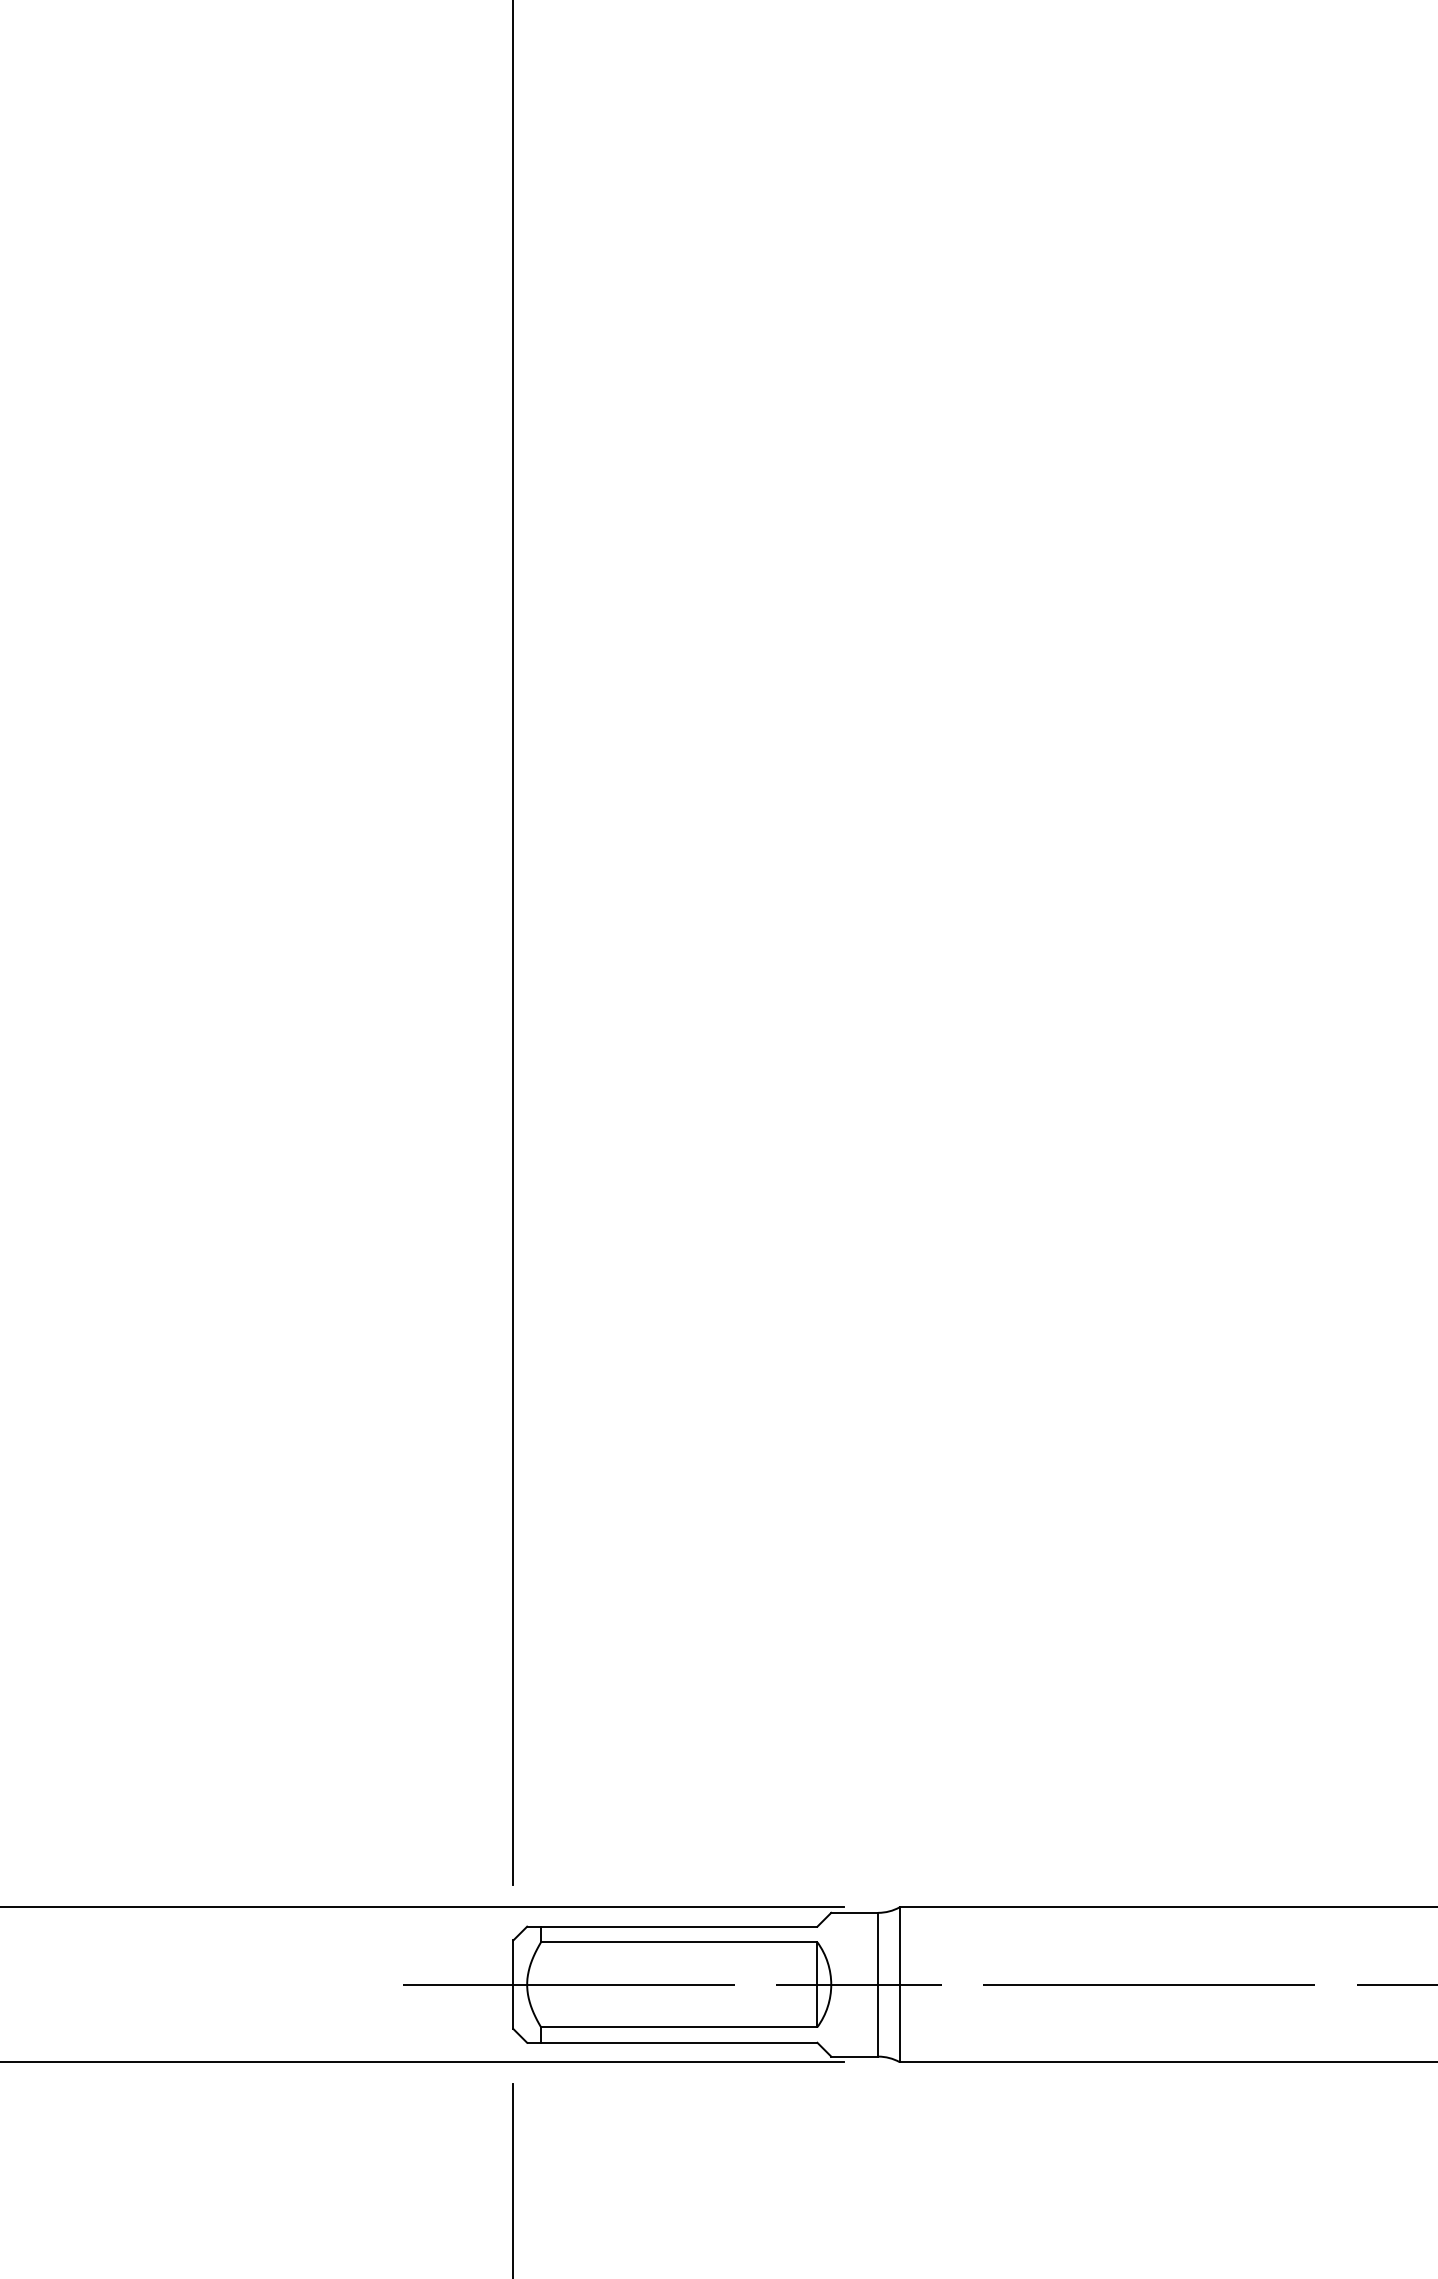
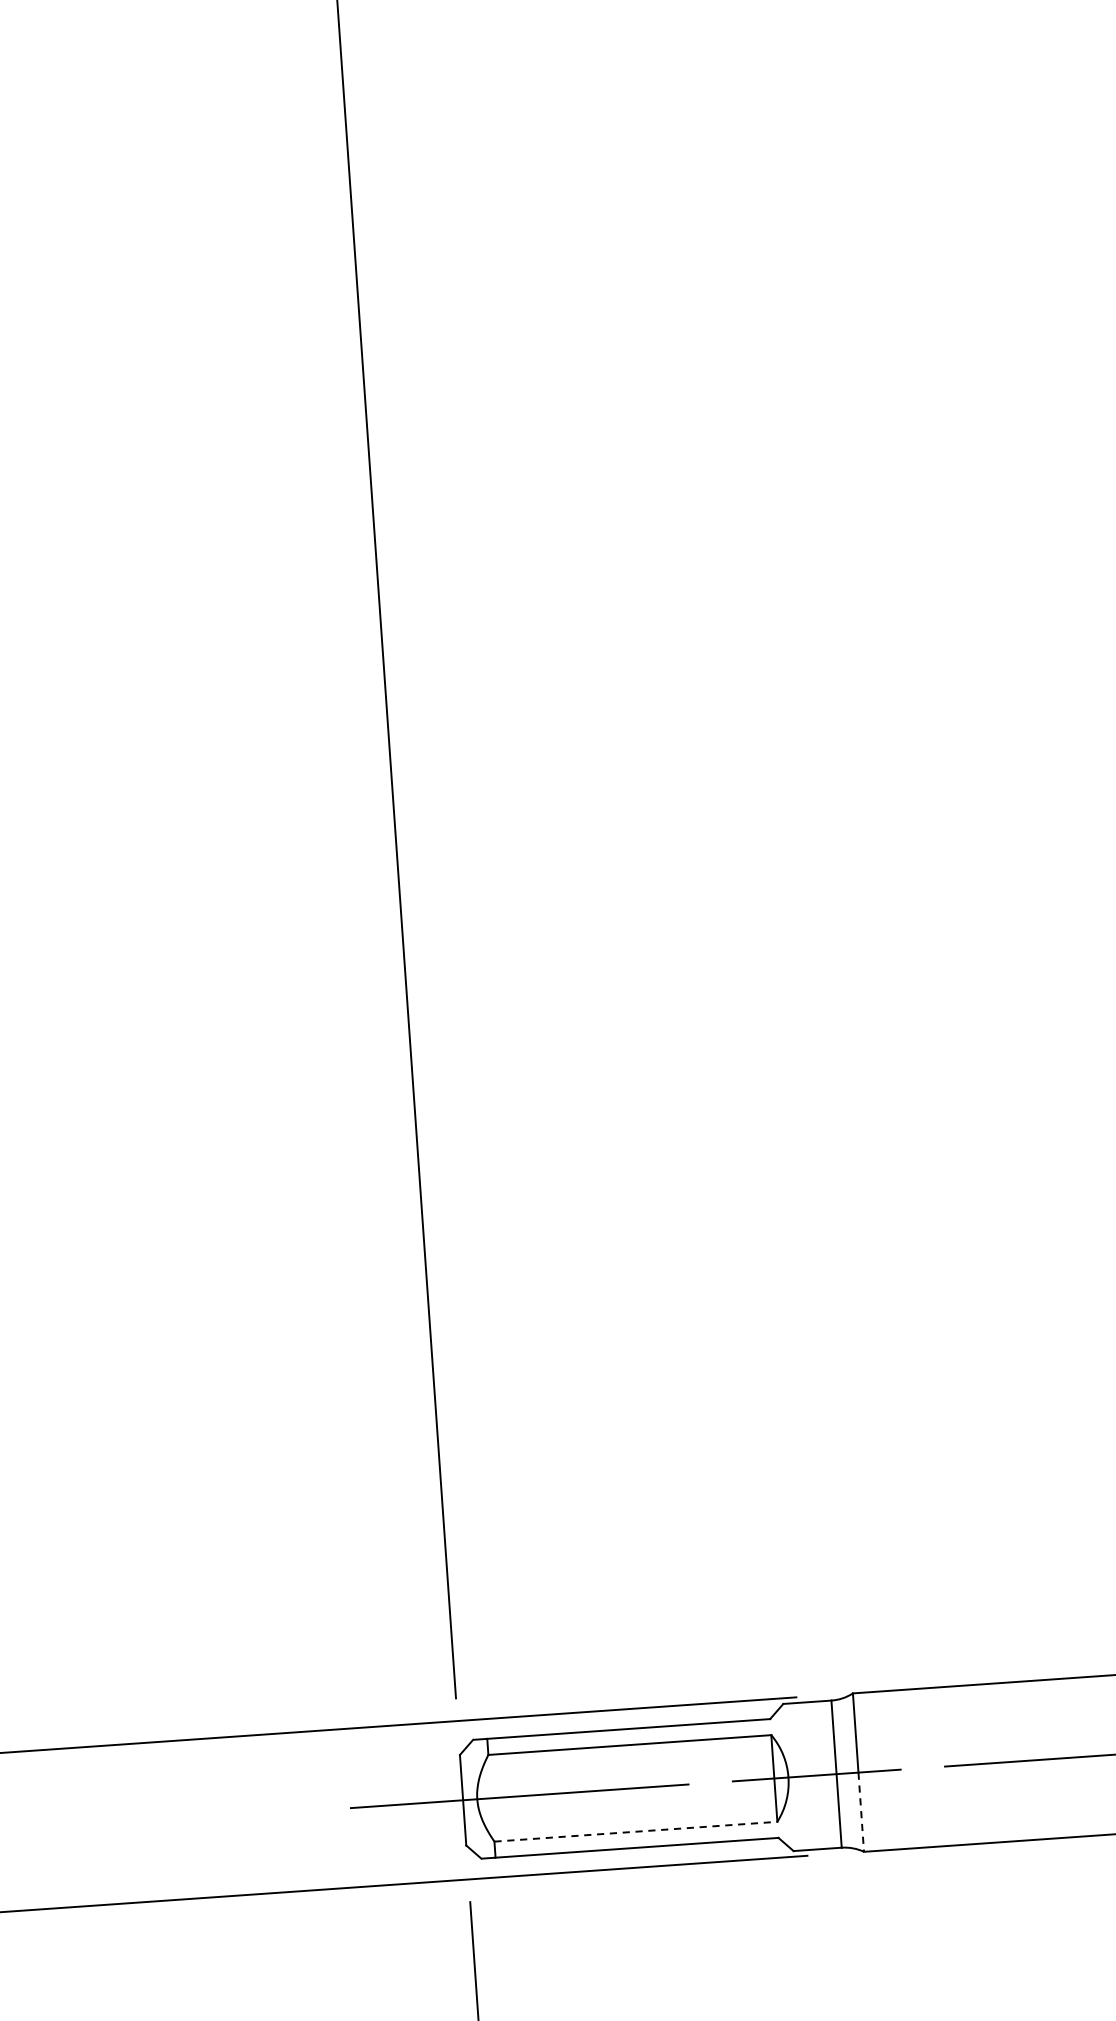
line: (899, 2023) -> (861, 1812), solid -> dashed
line: (679, 2027) -> (636, 1832), solid -> dashed

